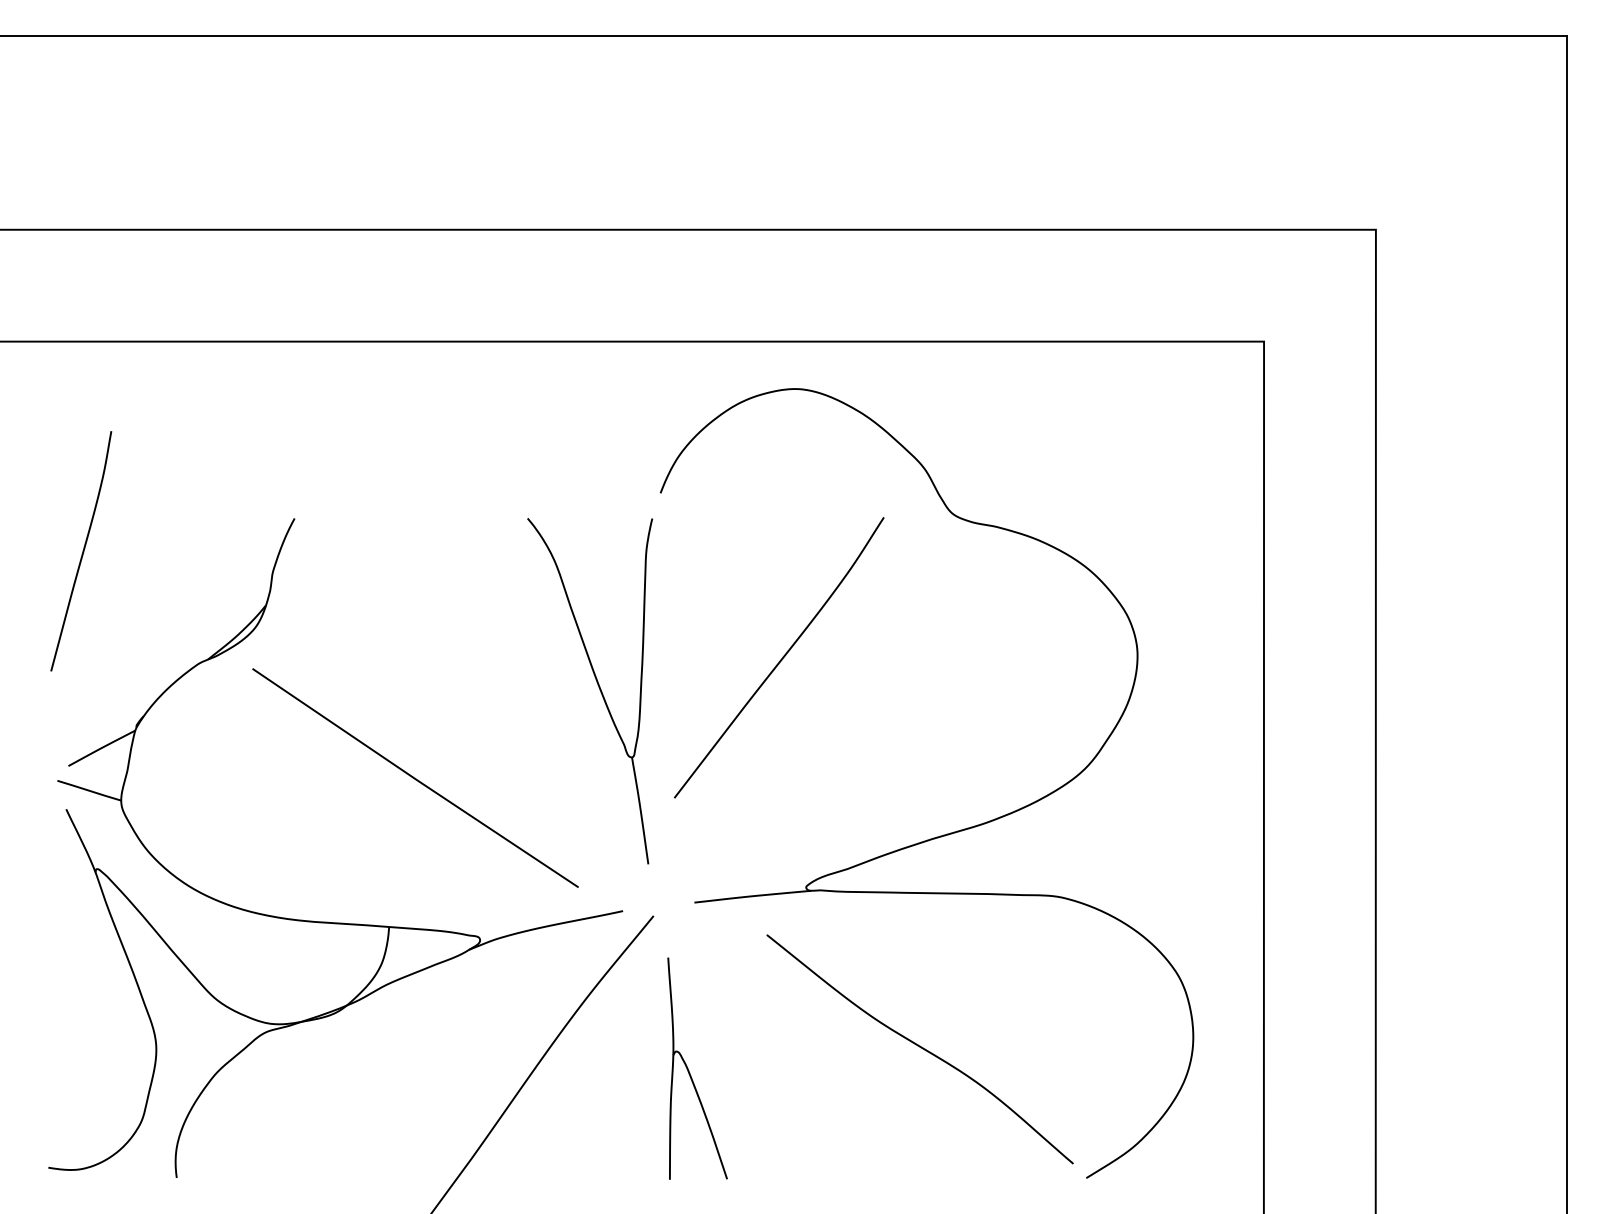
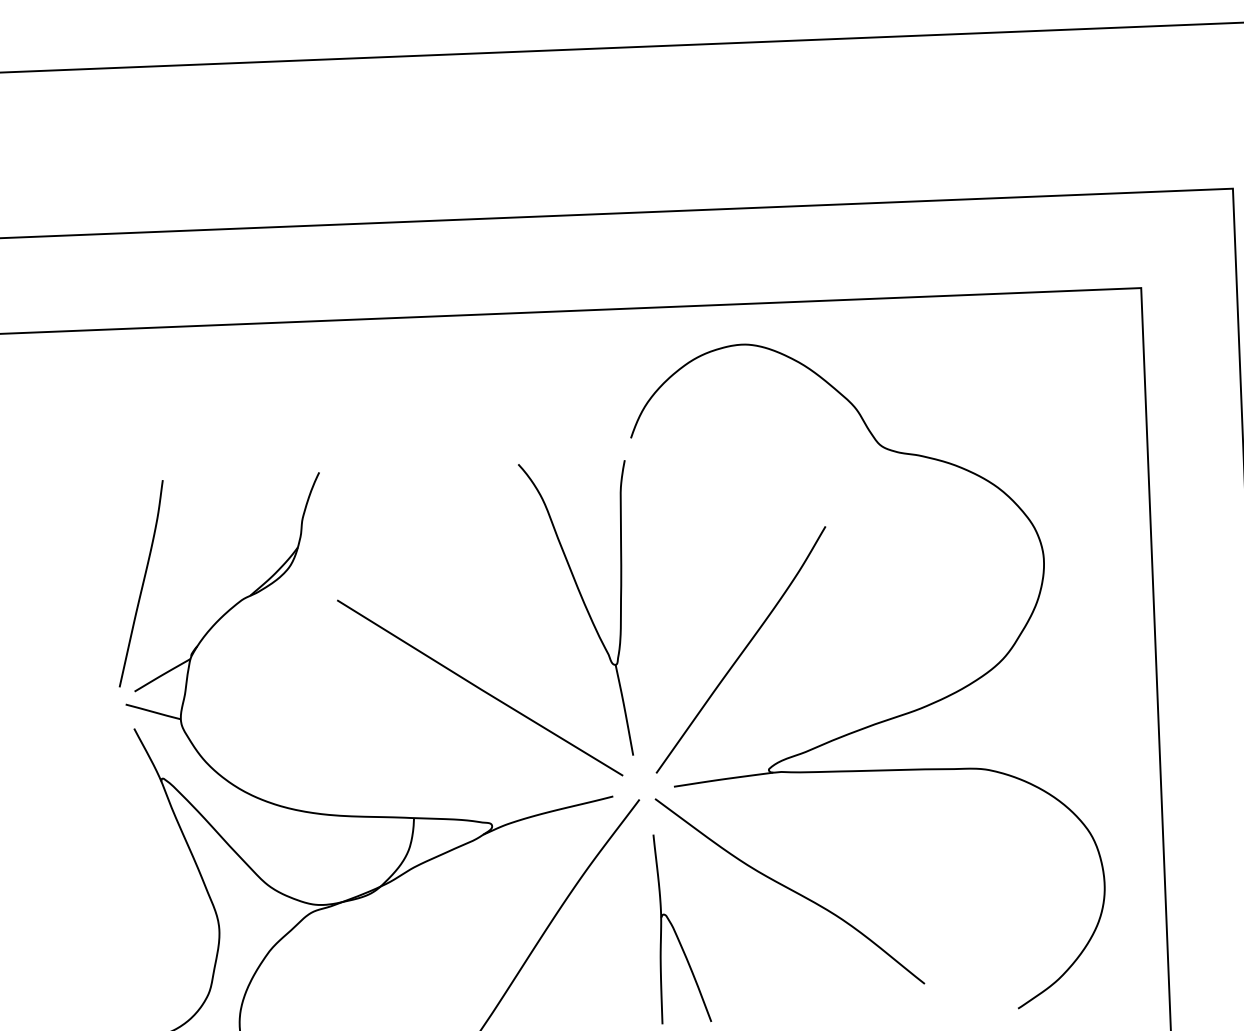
curve: (82, 551) -> (142, 583), moved
curve: (780, 659) -> (742, 651), moved
line: (414, 777) -> (479, 687), moved
curve: (919, 1047) -> (789, 889), moved

